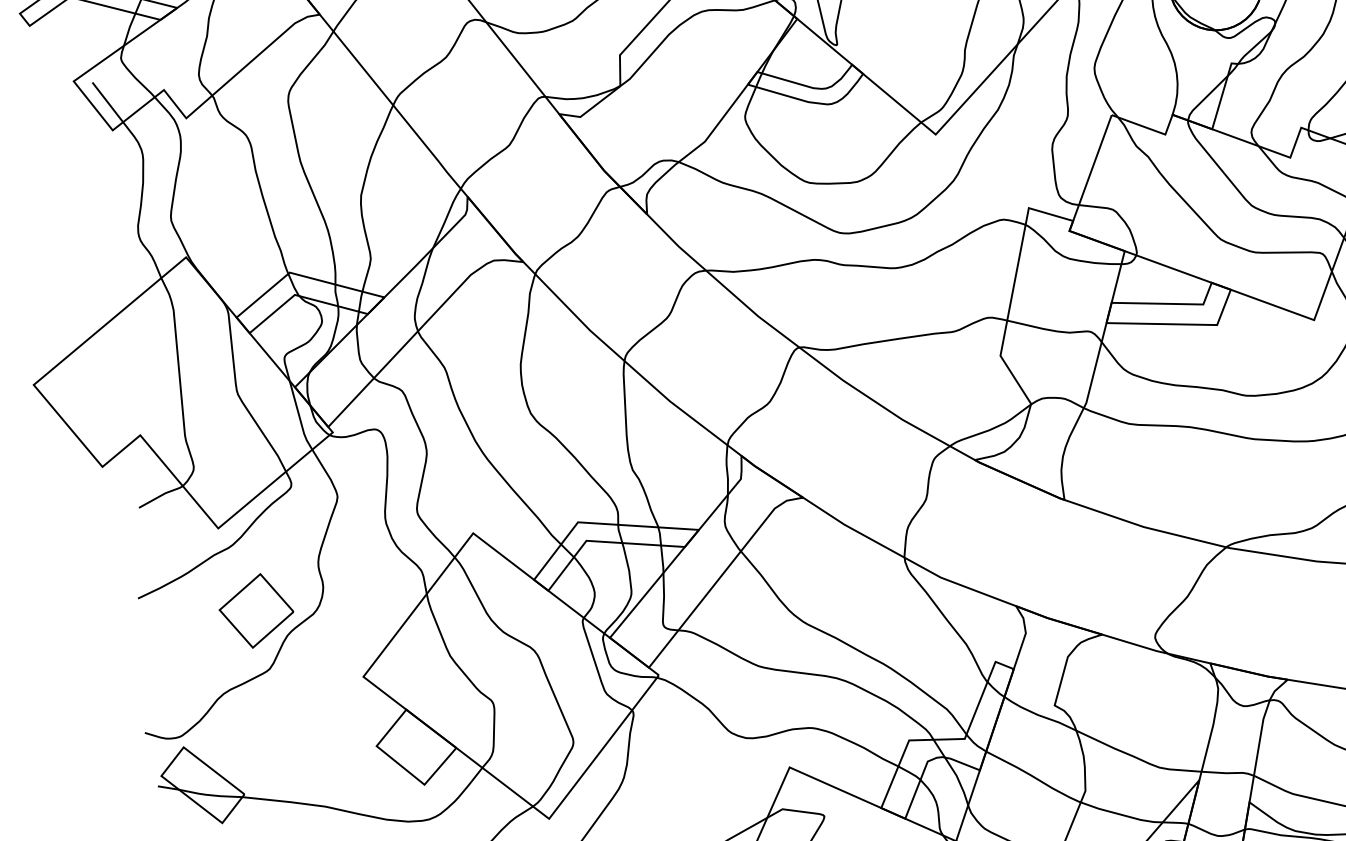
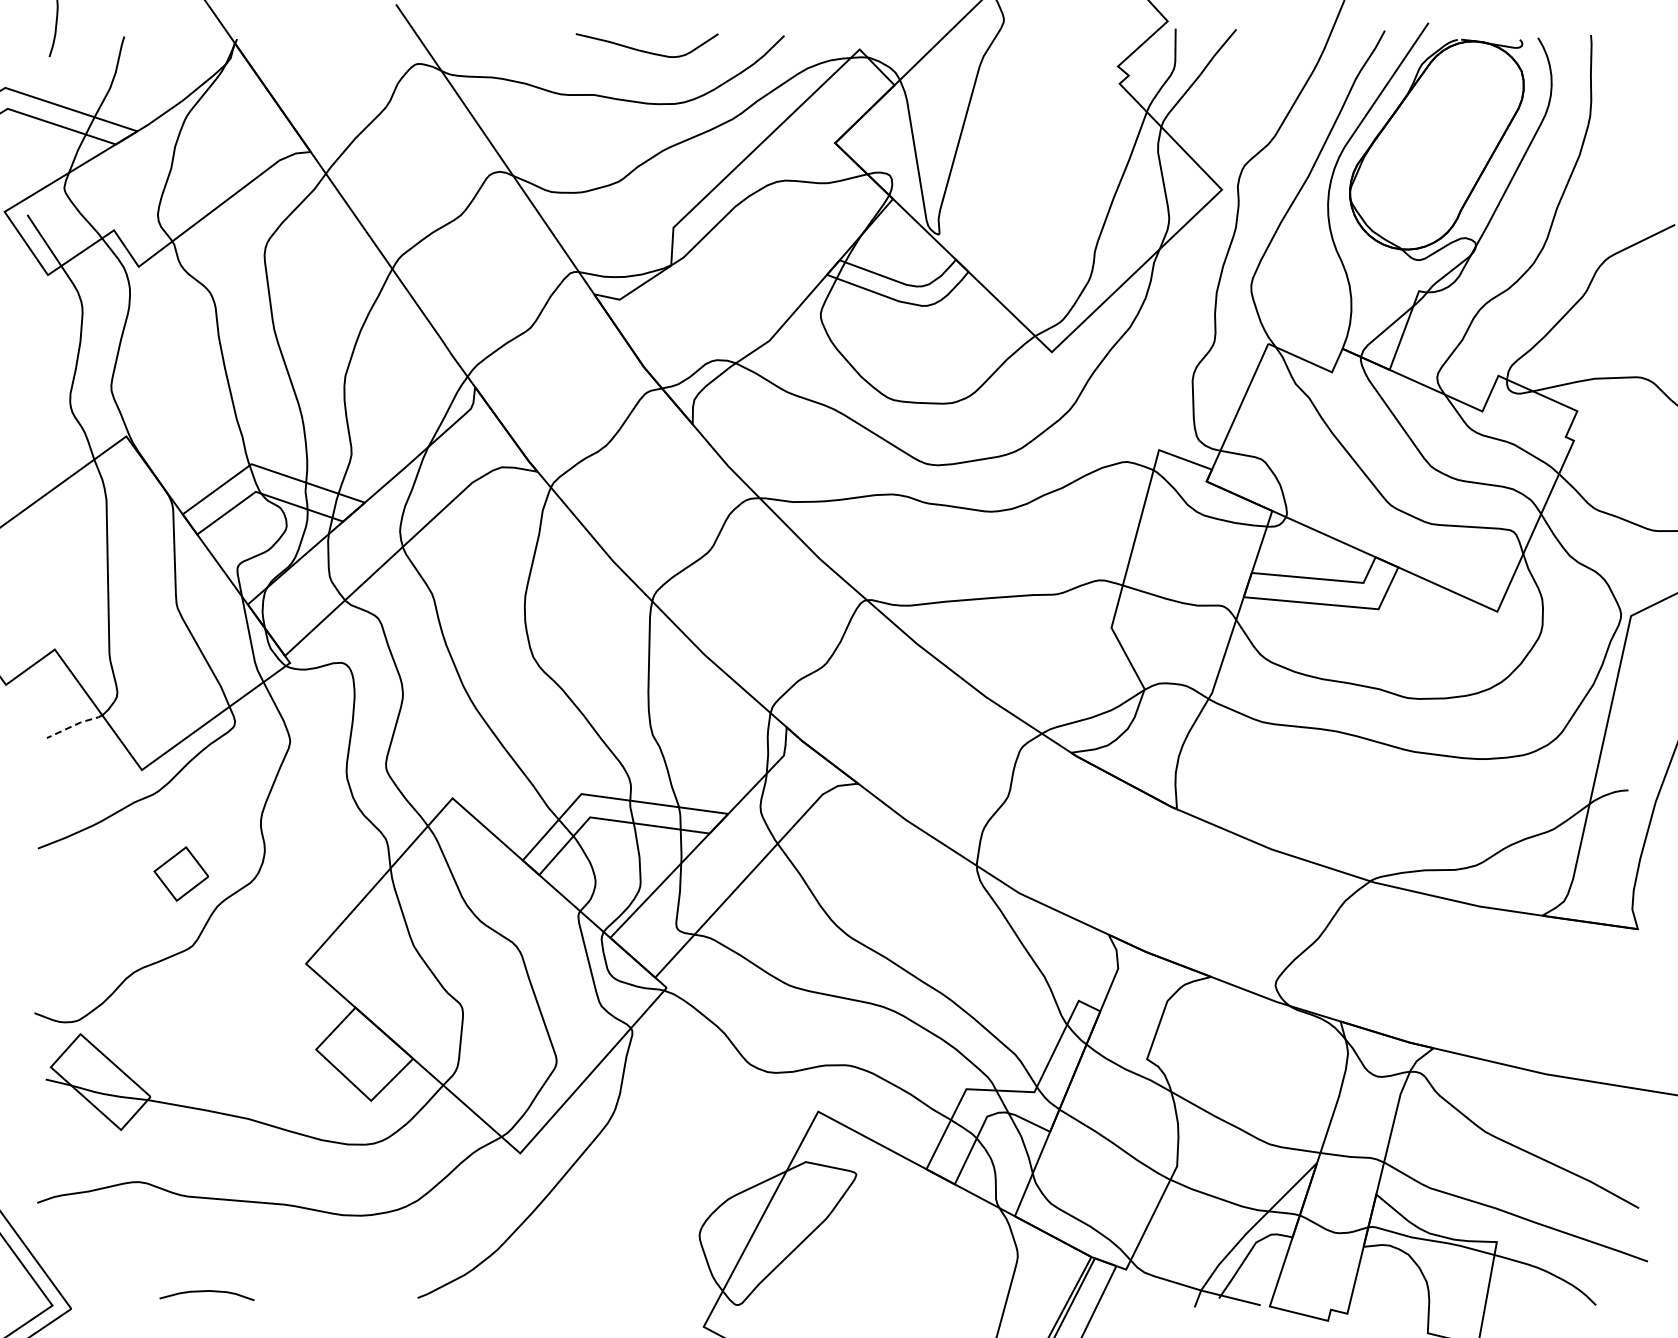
line: (161, 495) -> (75, 724), solid -> dashed
part: (256, 610) -> (181, 873), size x0.6

